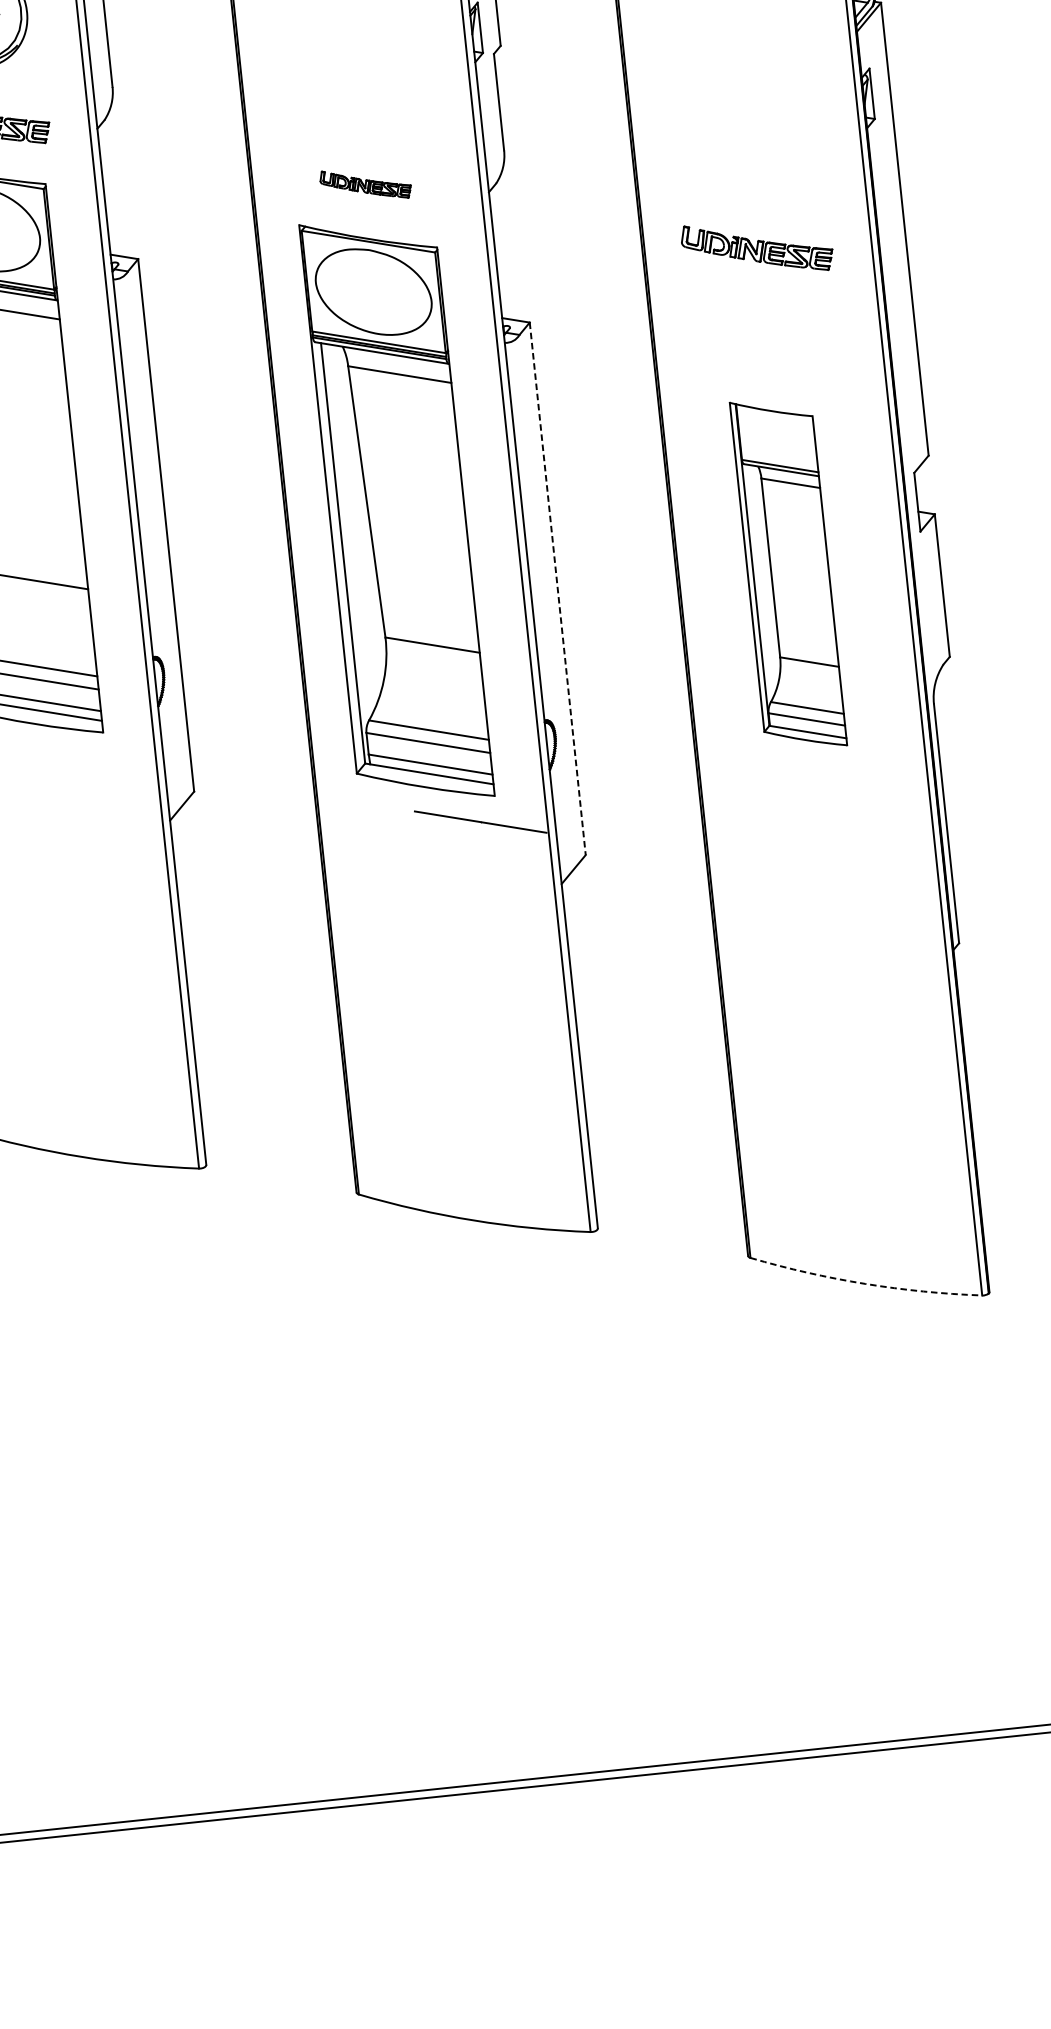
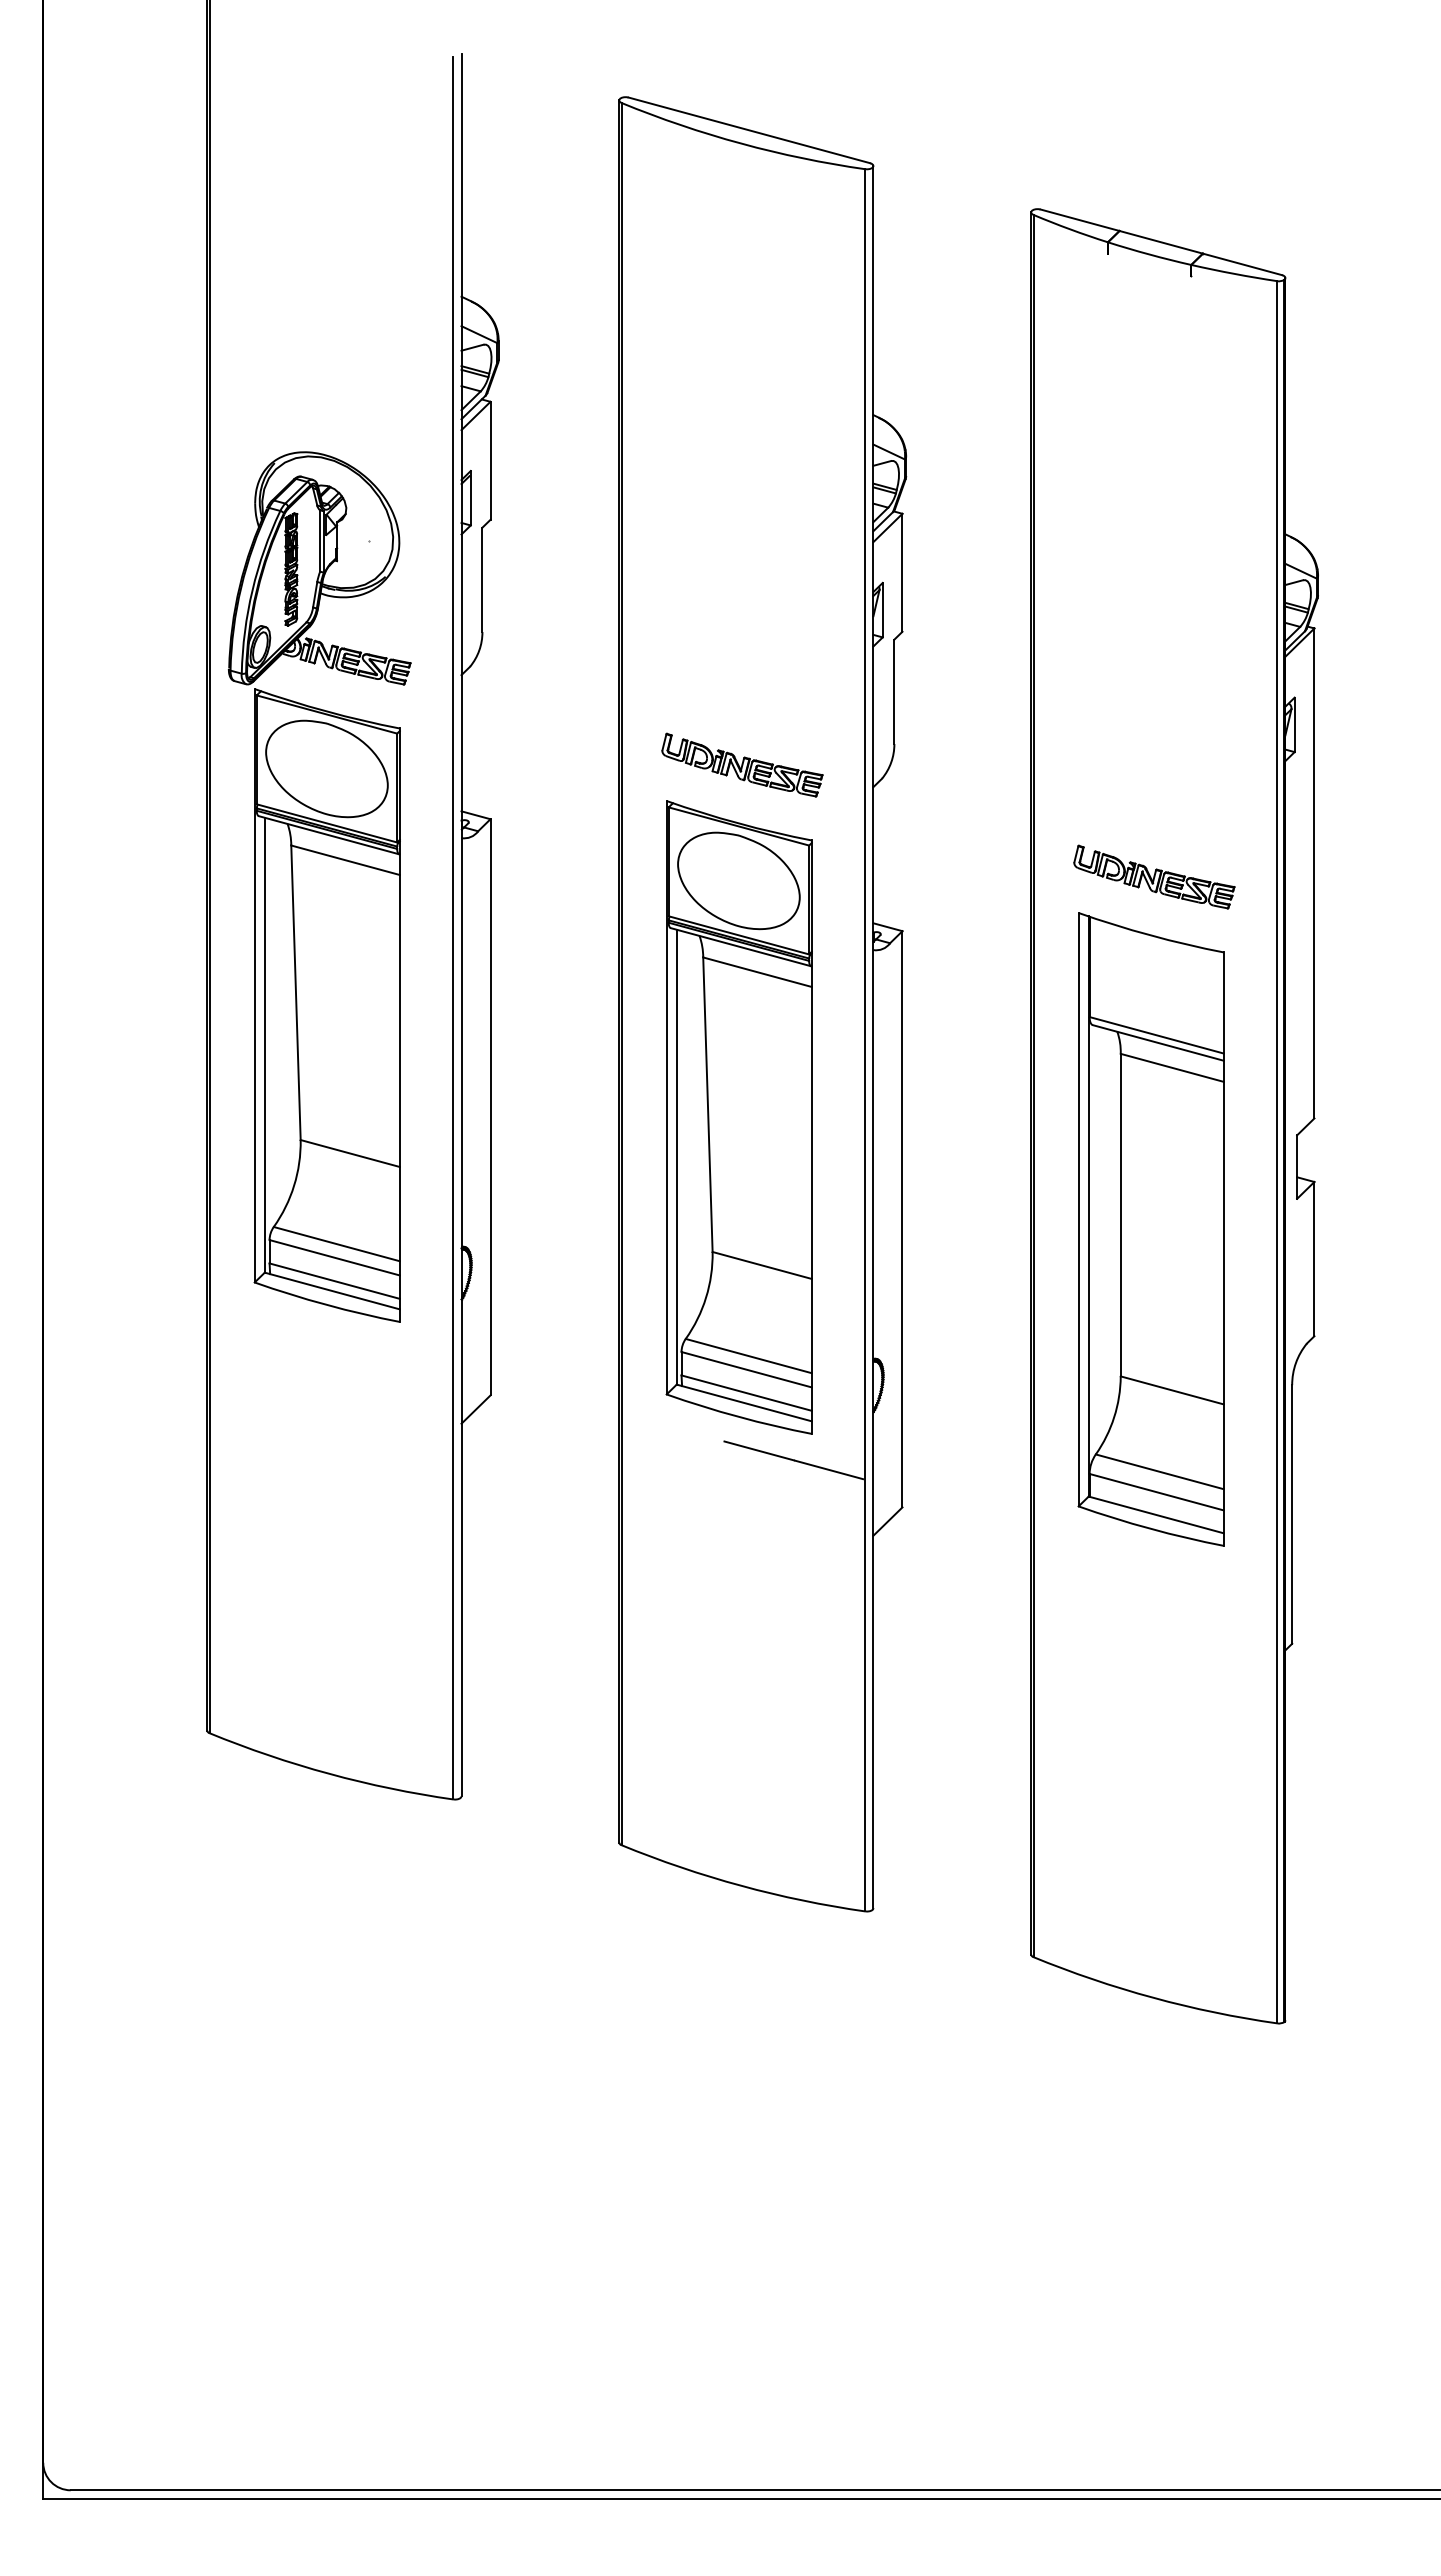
part: (365, 184) -> (742, 764), size x1.67
part: (787, 574) -> (1150, 1229), size x1.67
line: (557, 589) -> (902, 1219), dashed -> solid
arc: (865, 1283) -> (1153, 1997), dashed -> solid

